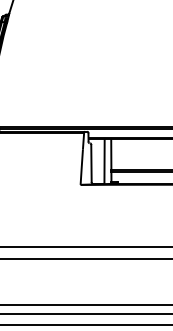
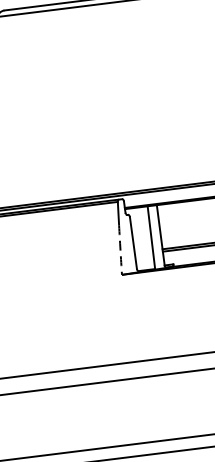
arc: (81, 167) -> (120, 250), solid -> dashed

